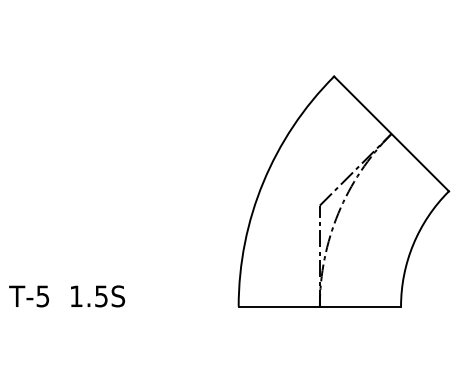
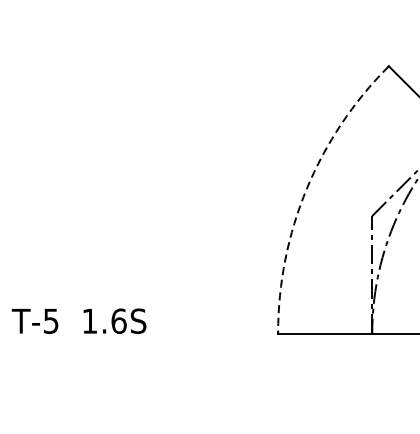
arc: (263, 182) -> (306, 189), solid -> dashed
text: (101, 296) -> (119, 321), 1.5S -> 1.6S

